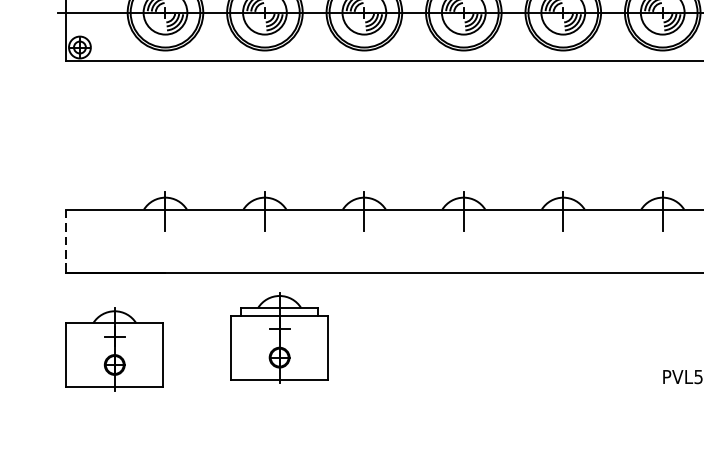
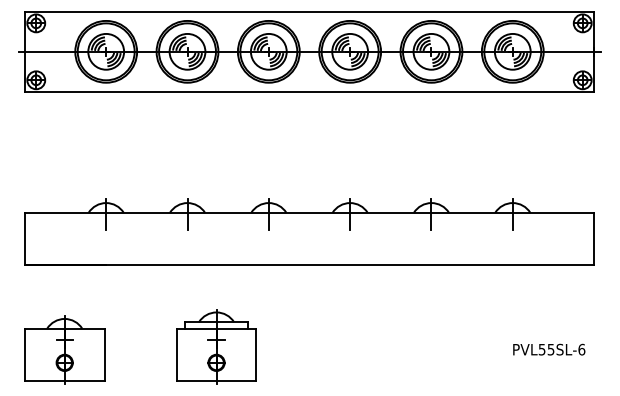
line: (65, 242) -> (24, 239), dashed -> solid
part: (279, 337) -> (216, 346), moved
part: (114, 348) -> (64, 349), moved

